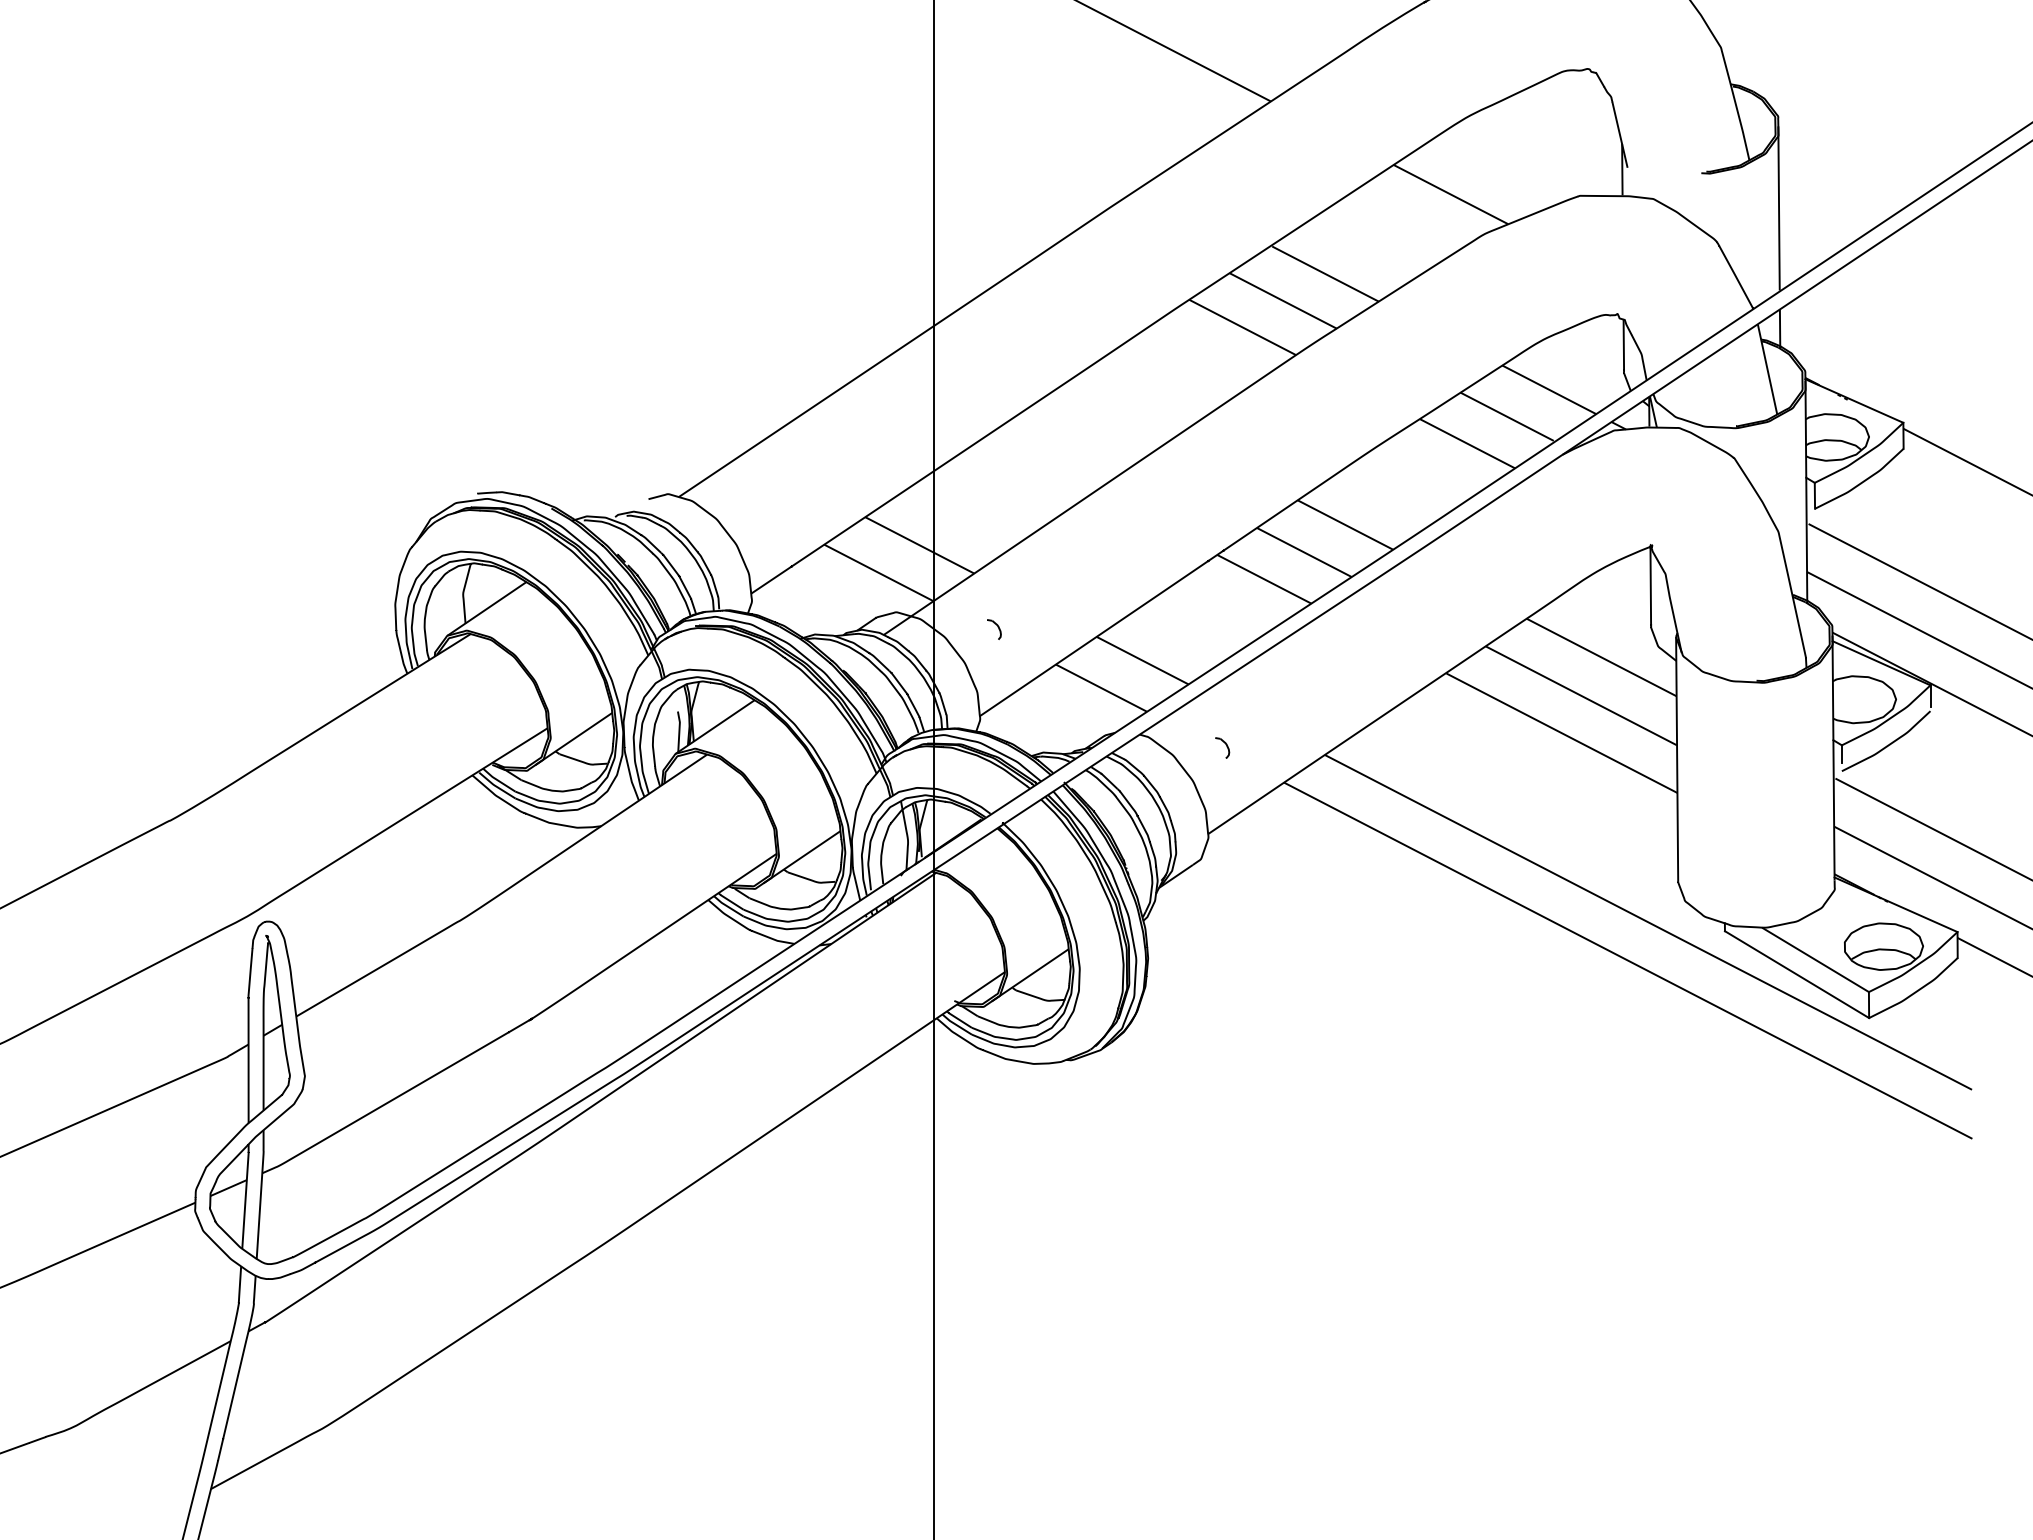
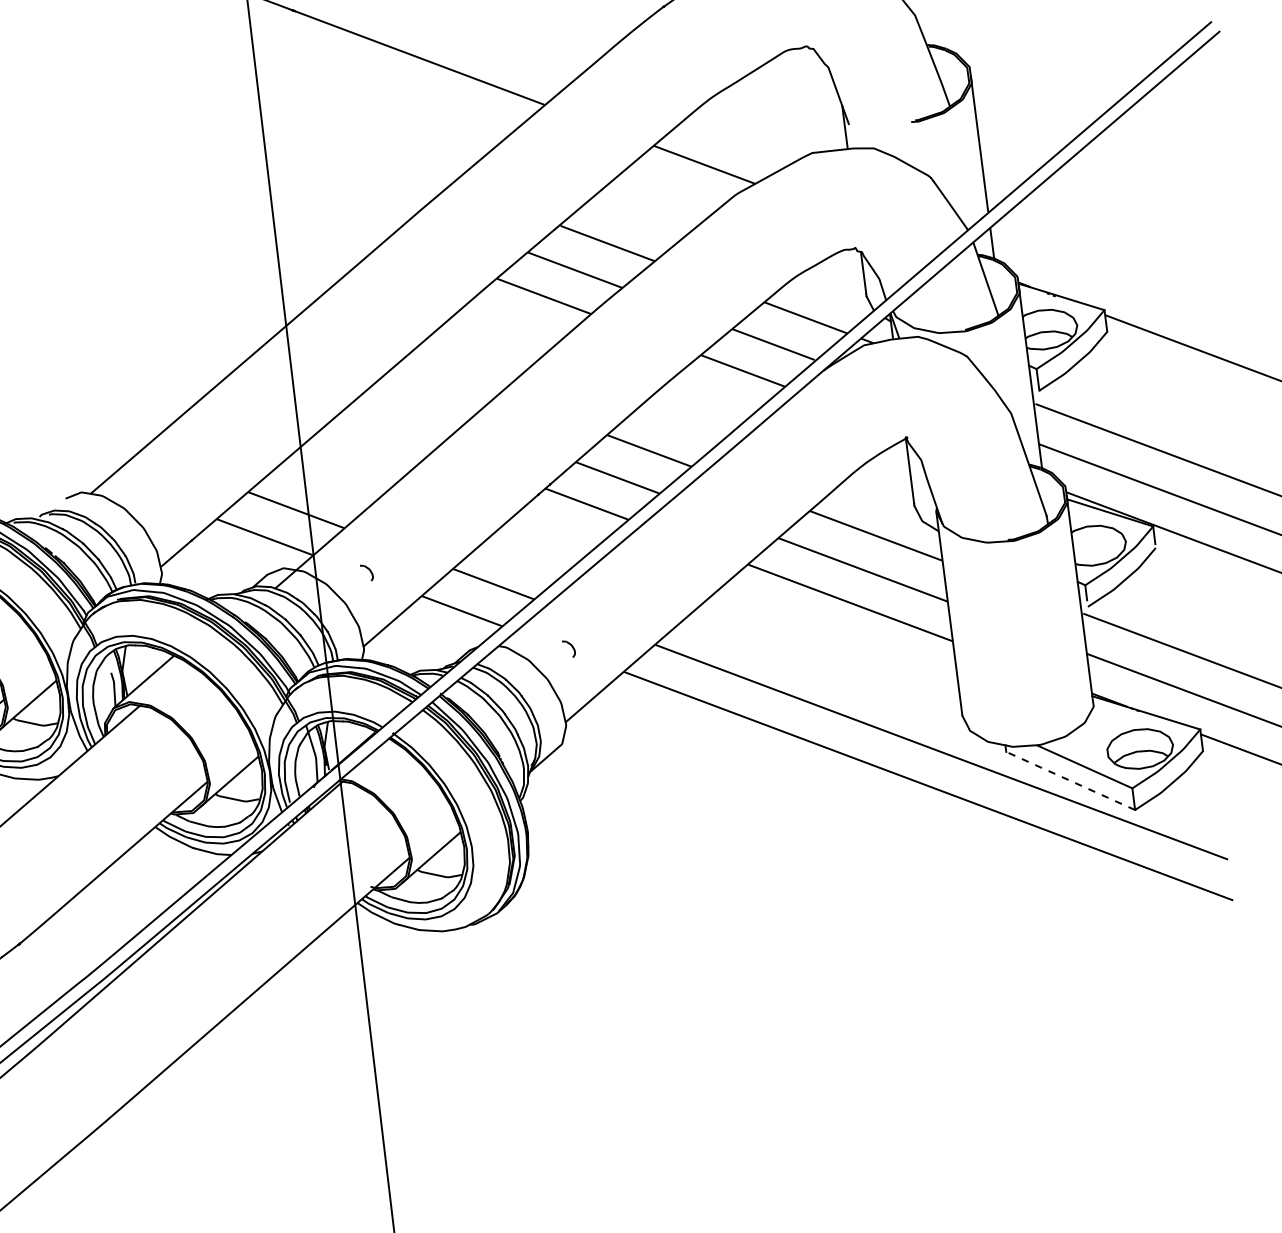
line: (1796, 974) -> (1070, 780), solid -> dashed

